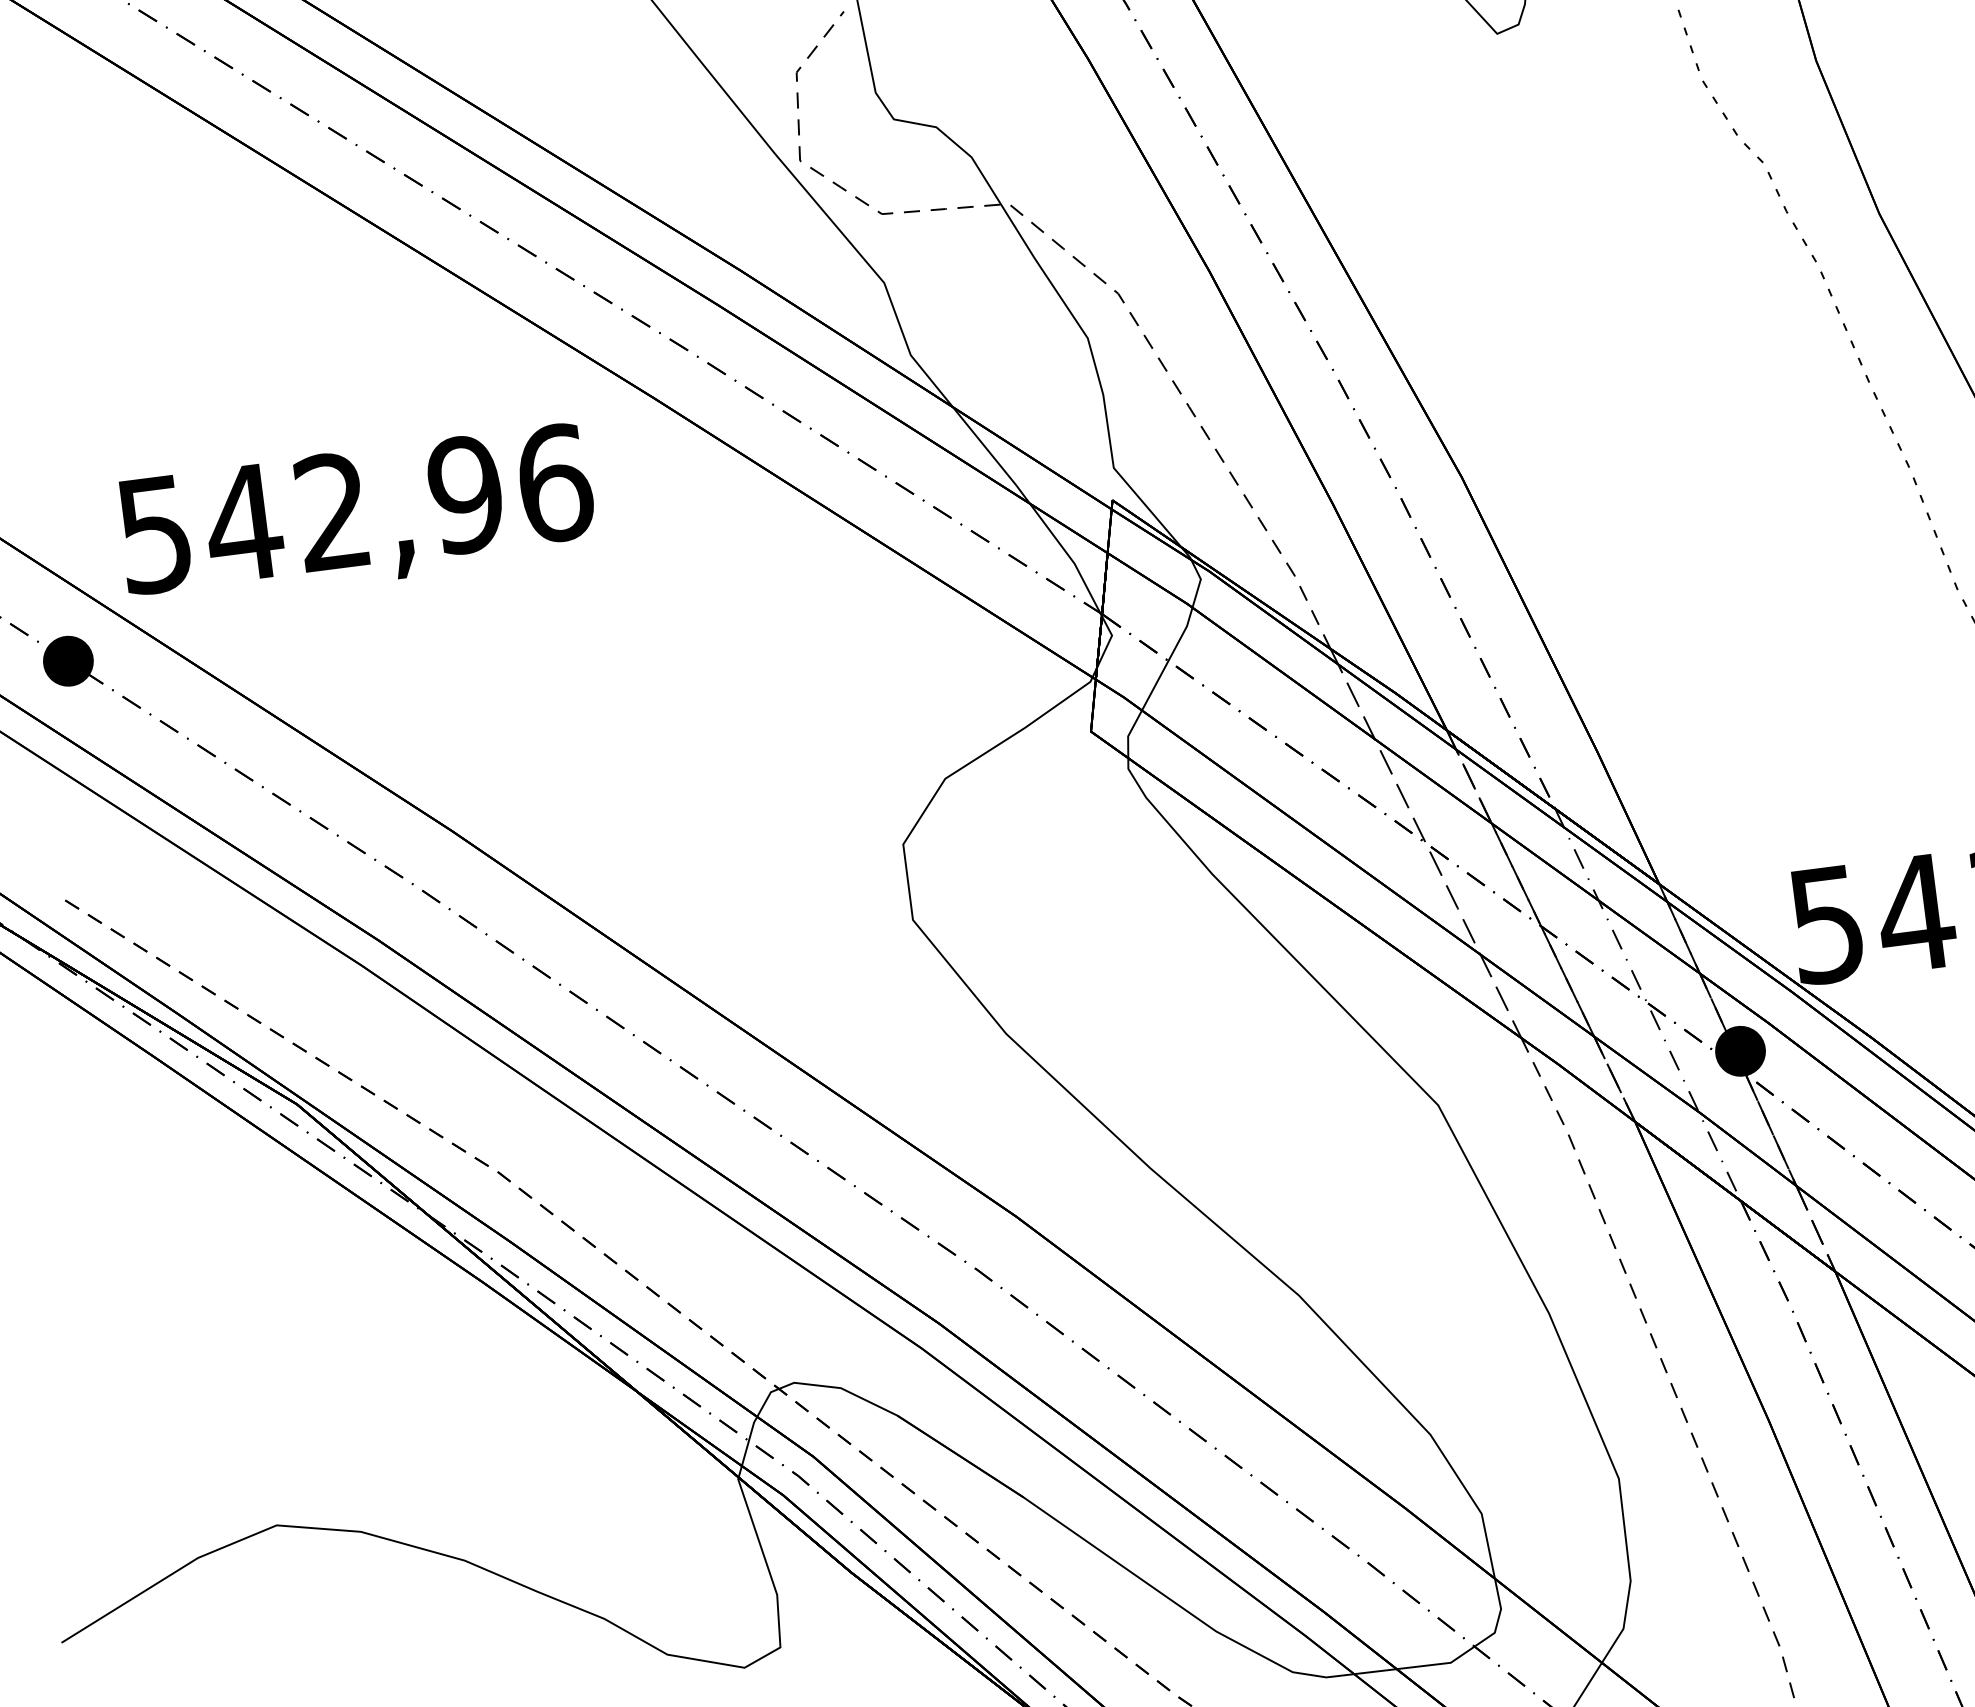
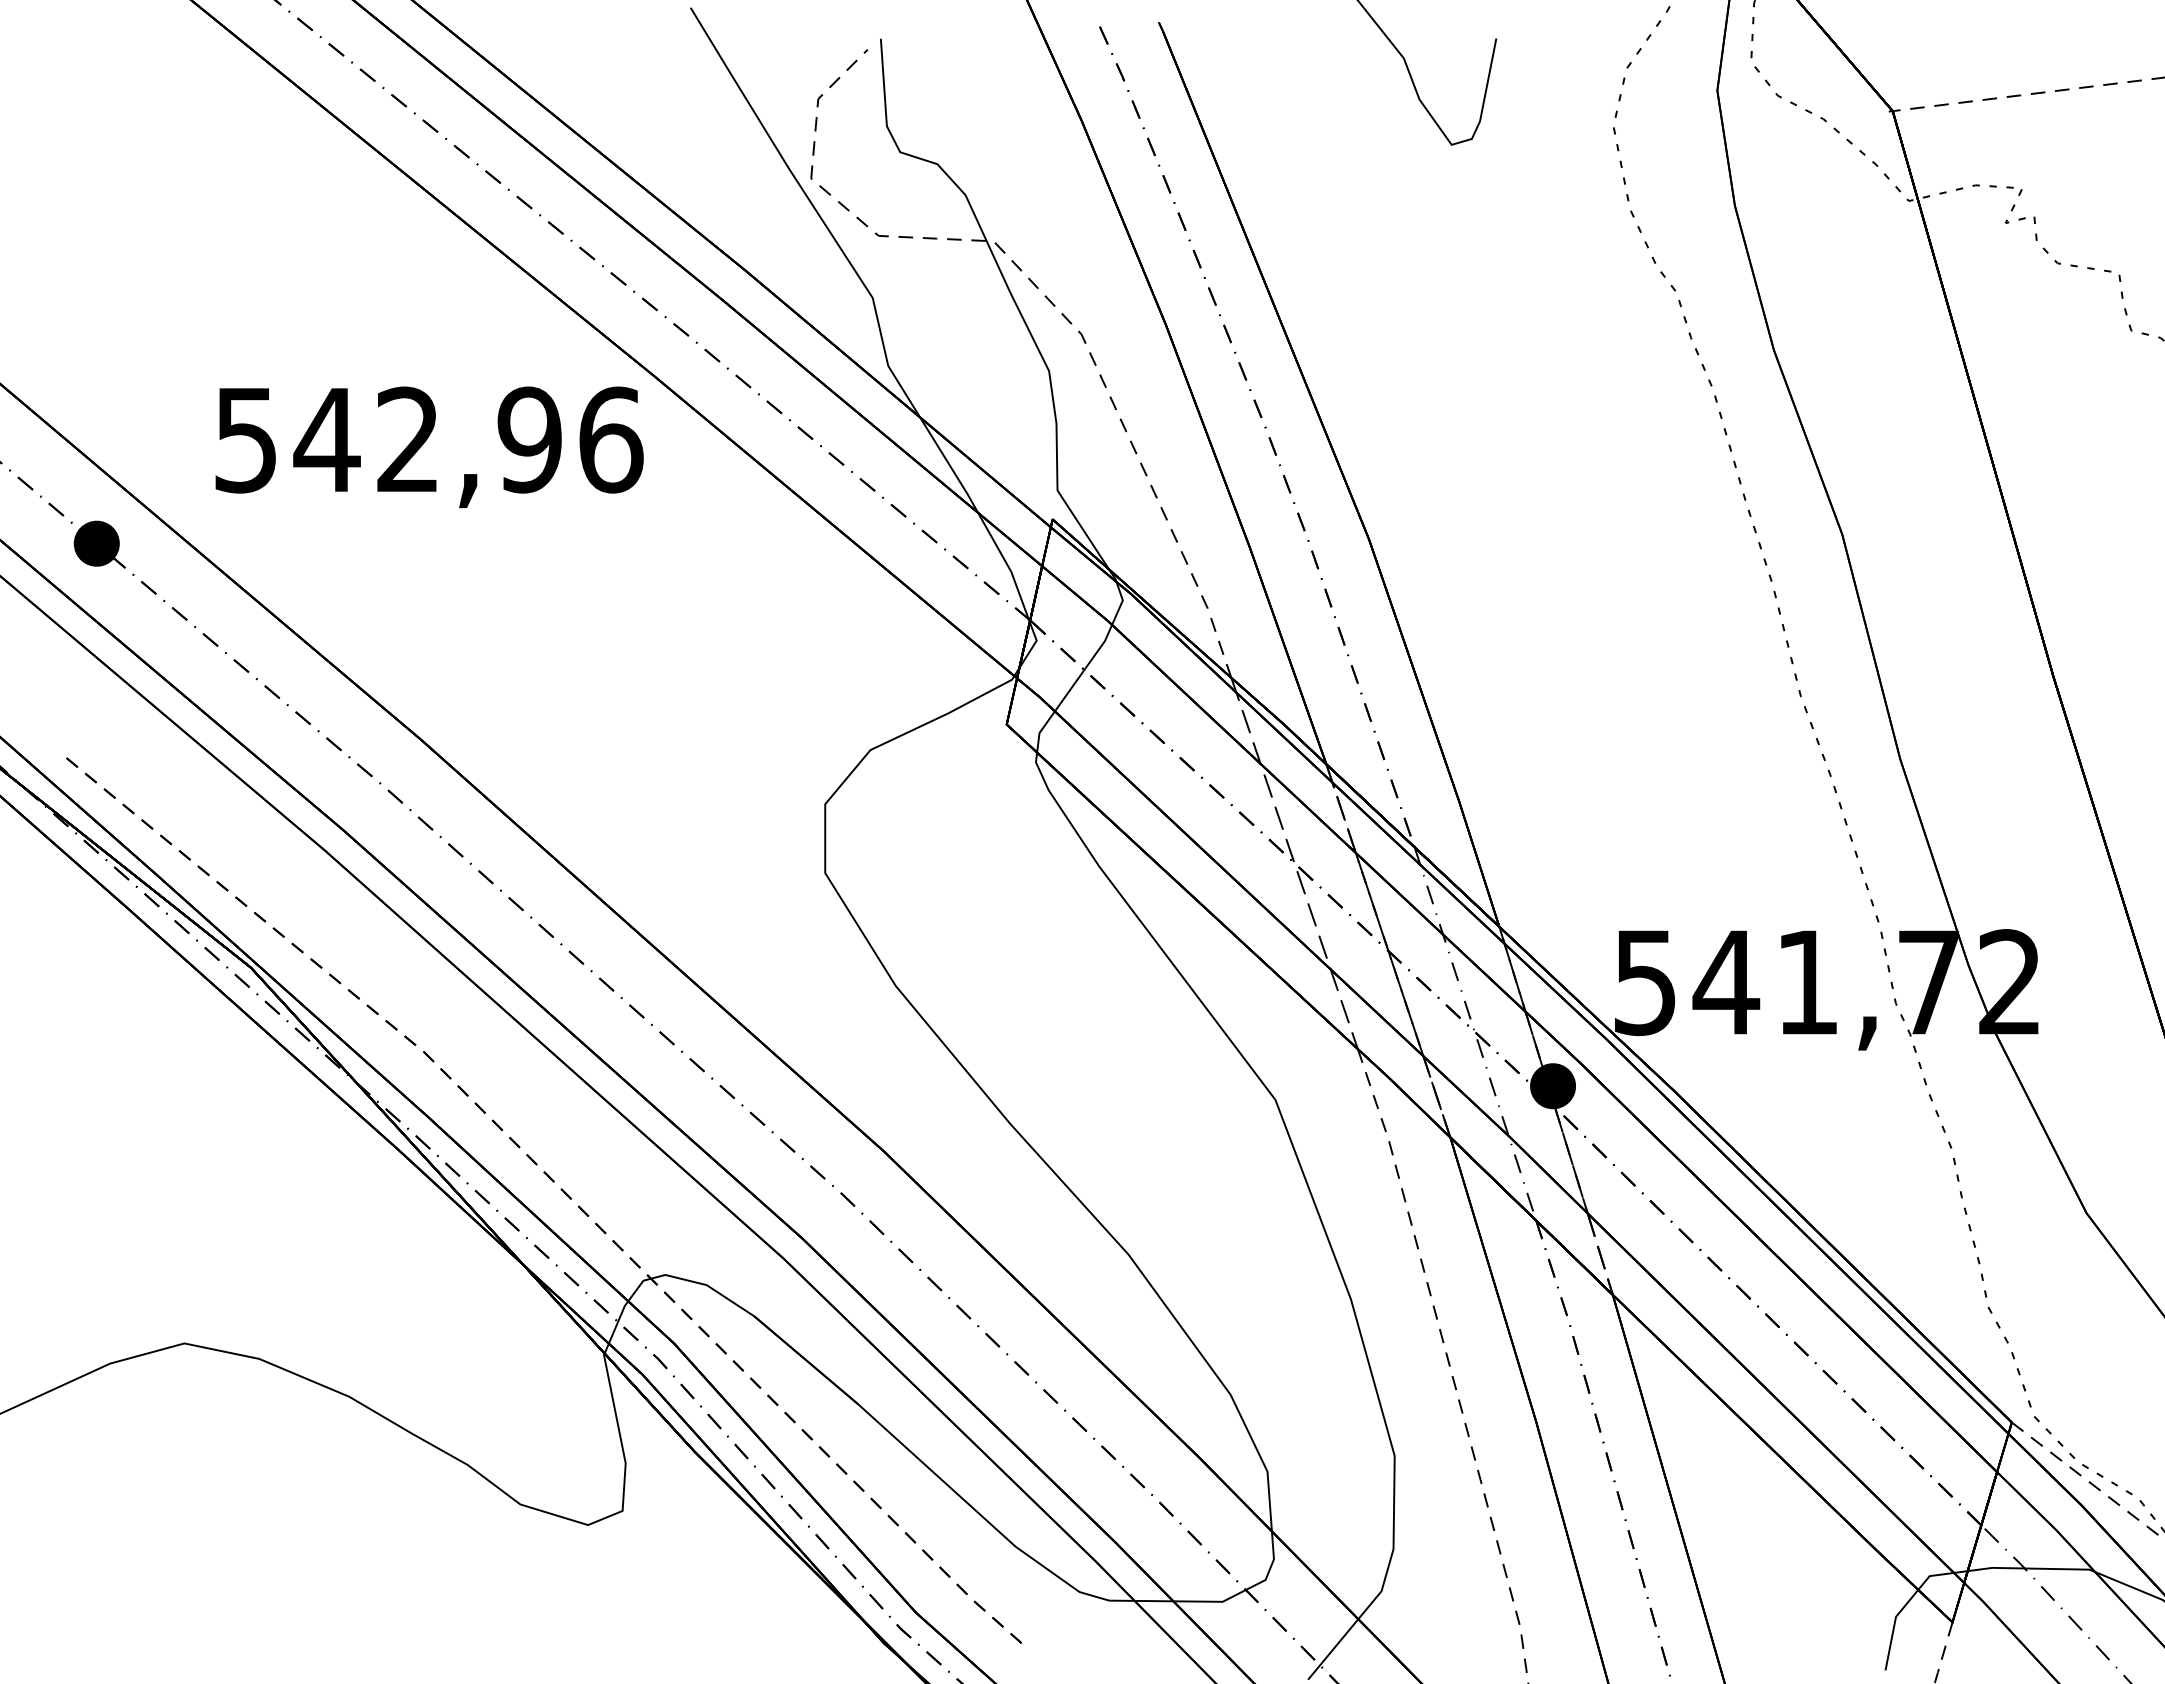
text: (357, 517) -> (429, 447), moved

